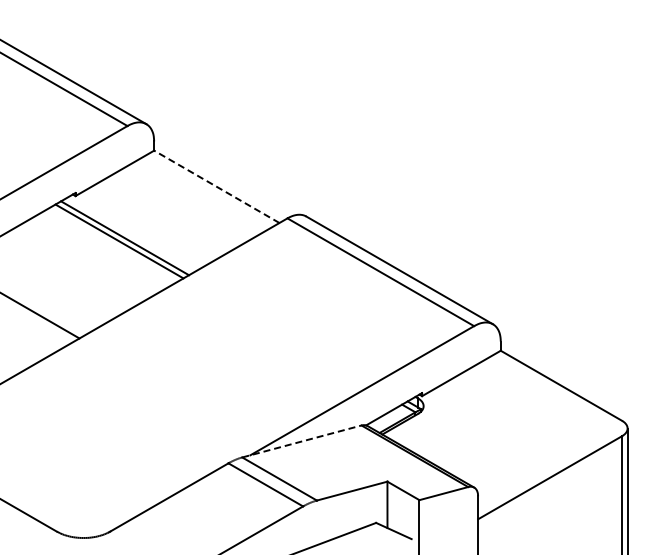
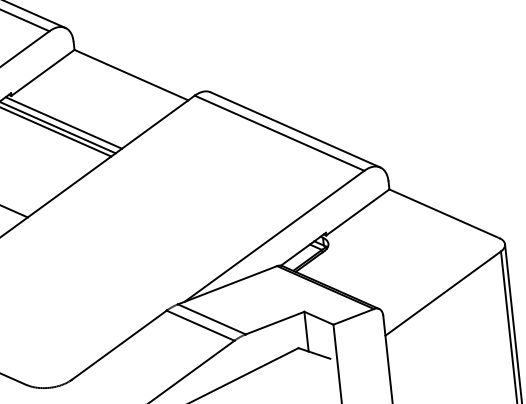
line: (216, 186) -> (131, 74), dashed -> solid
line: (132, 233) -> (63, 122), added
line: (301, 441) -> (227, 285), dashed -> solid

